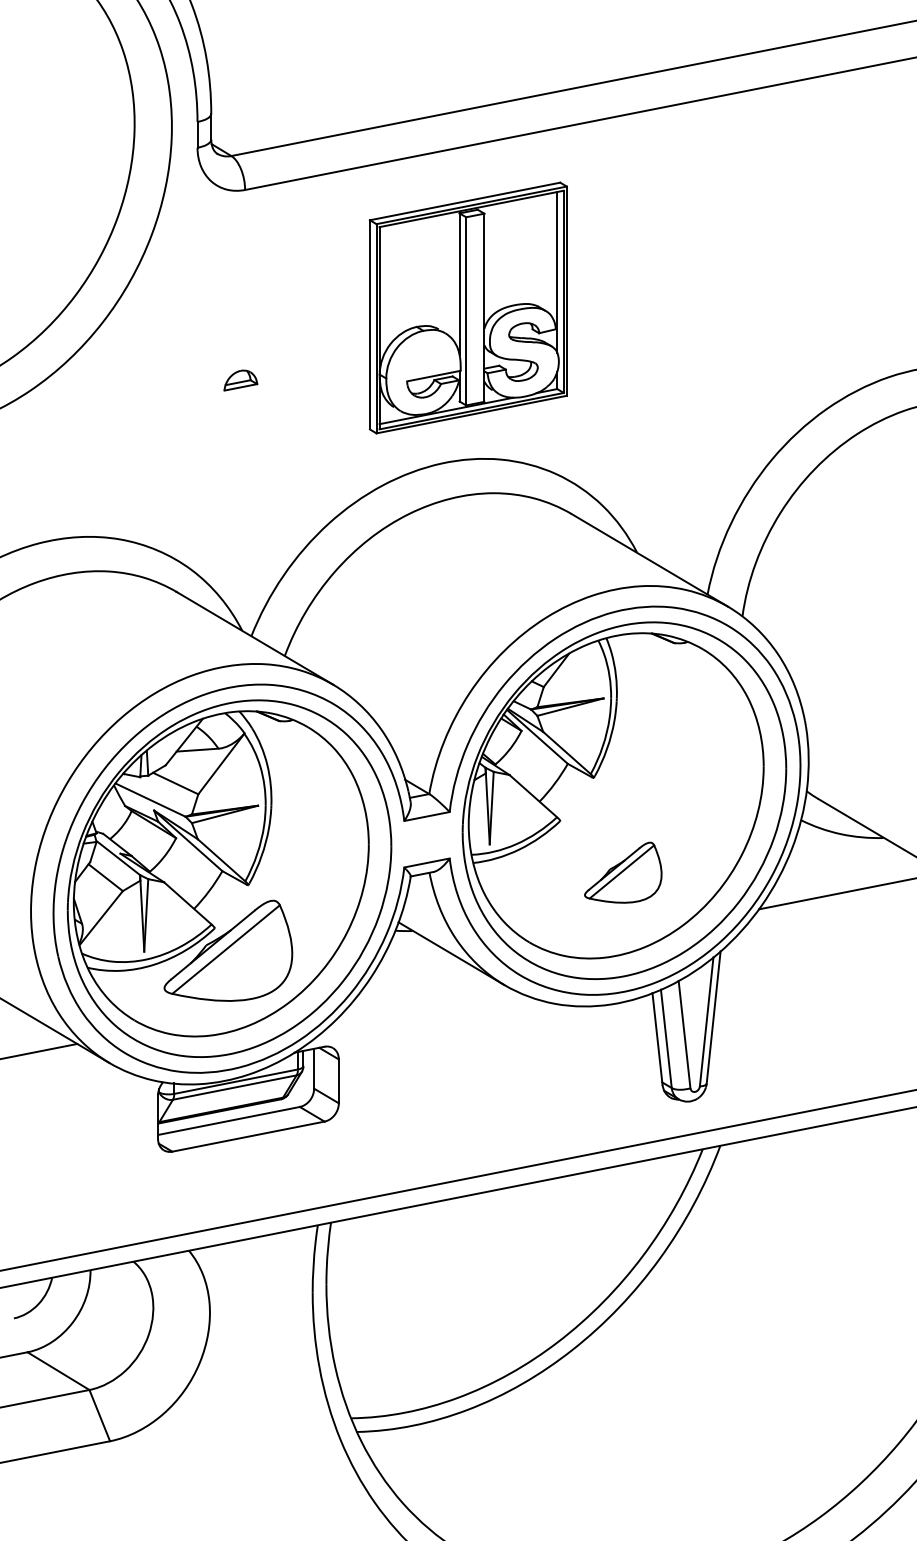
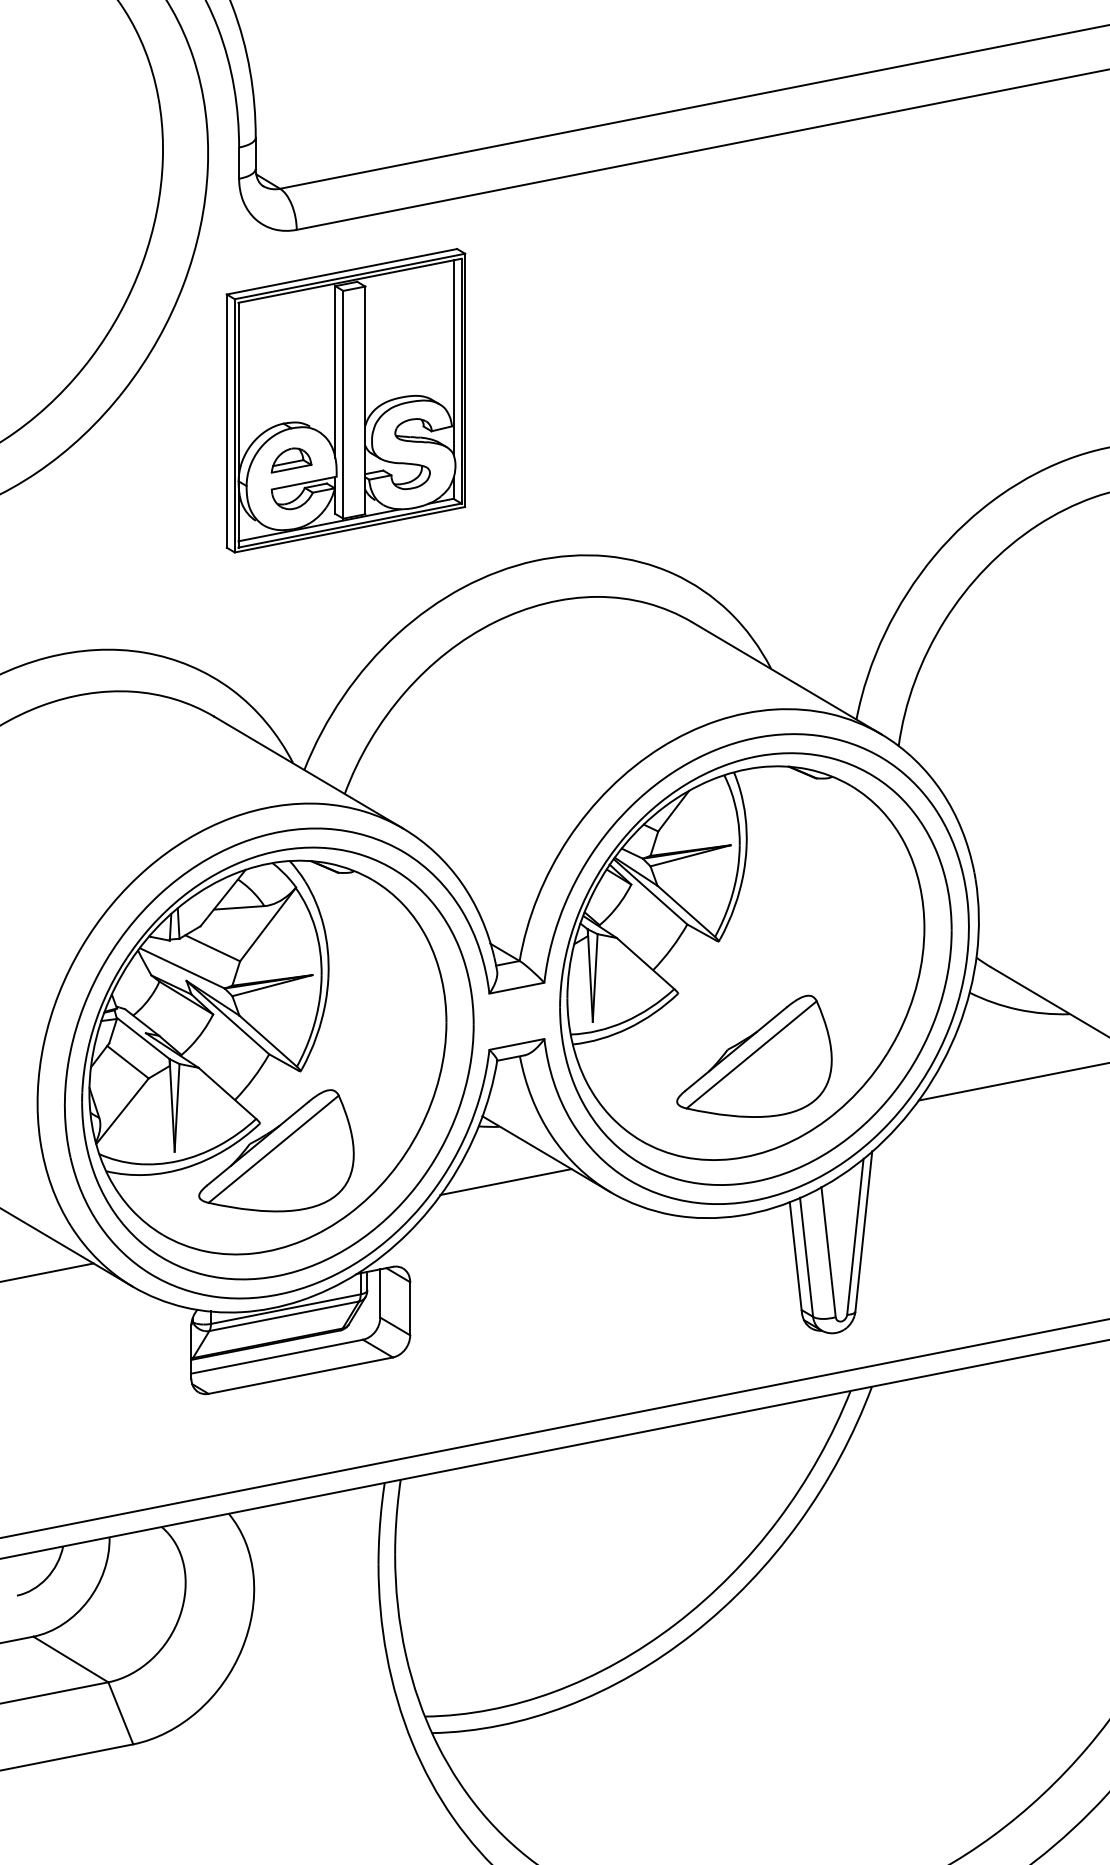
part: (468, 307) -> (345, 400), moved
part: (623, 872) -> (754, 1055), size x1.67
line: (417, 977) -> (505, 1182), added

